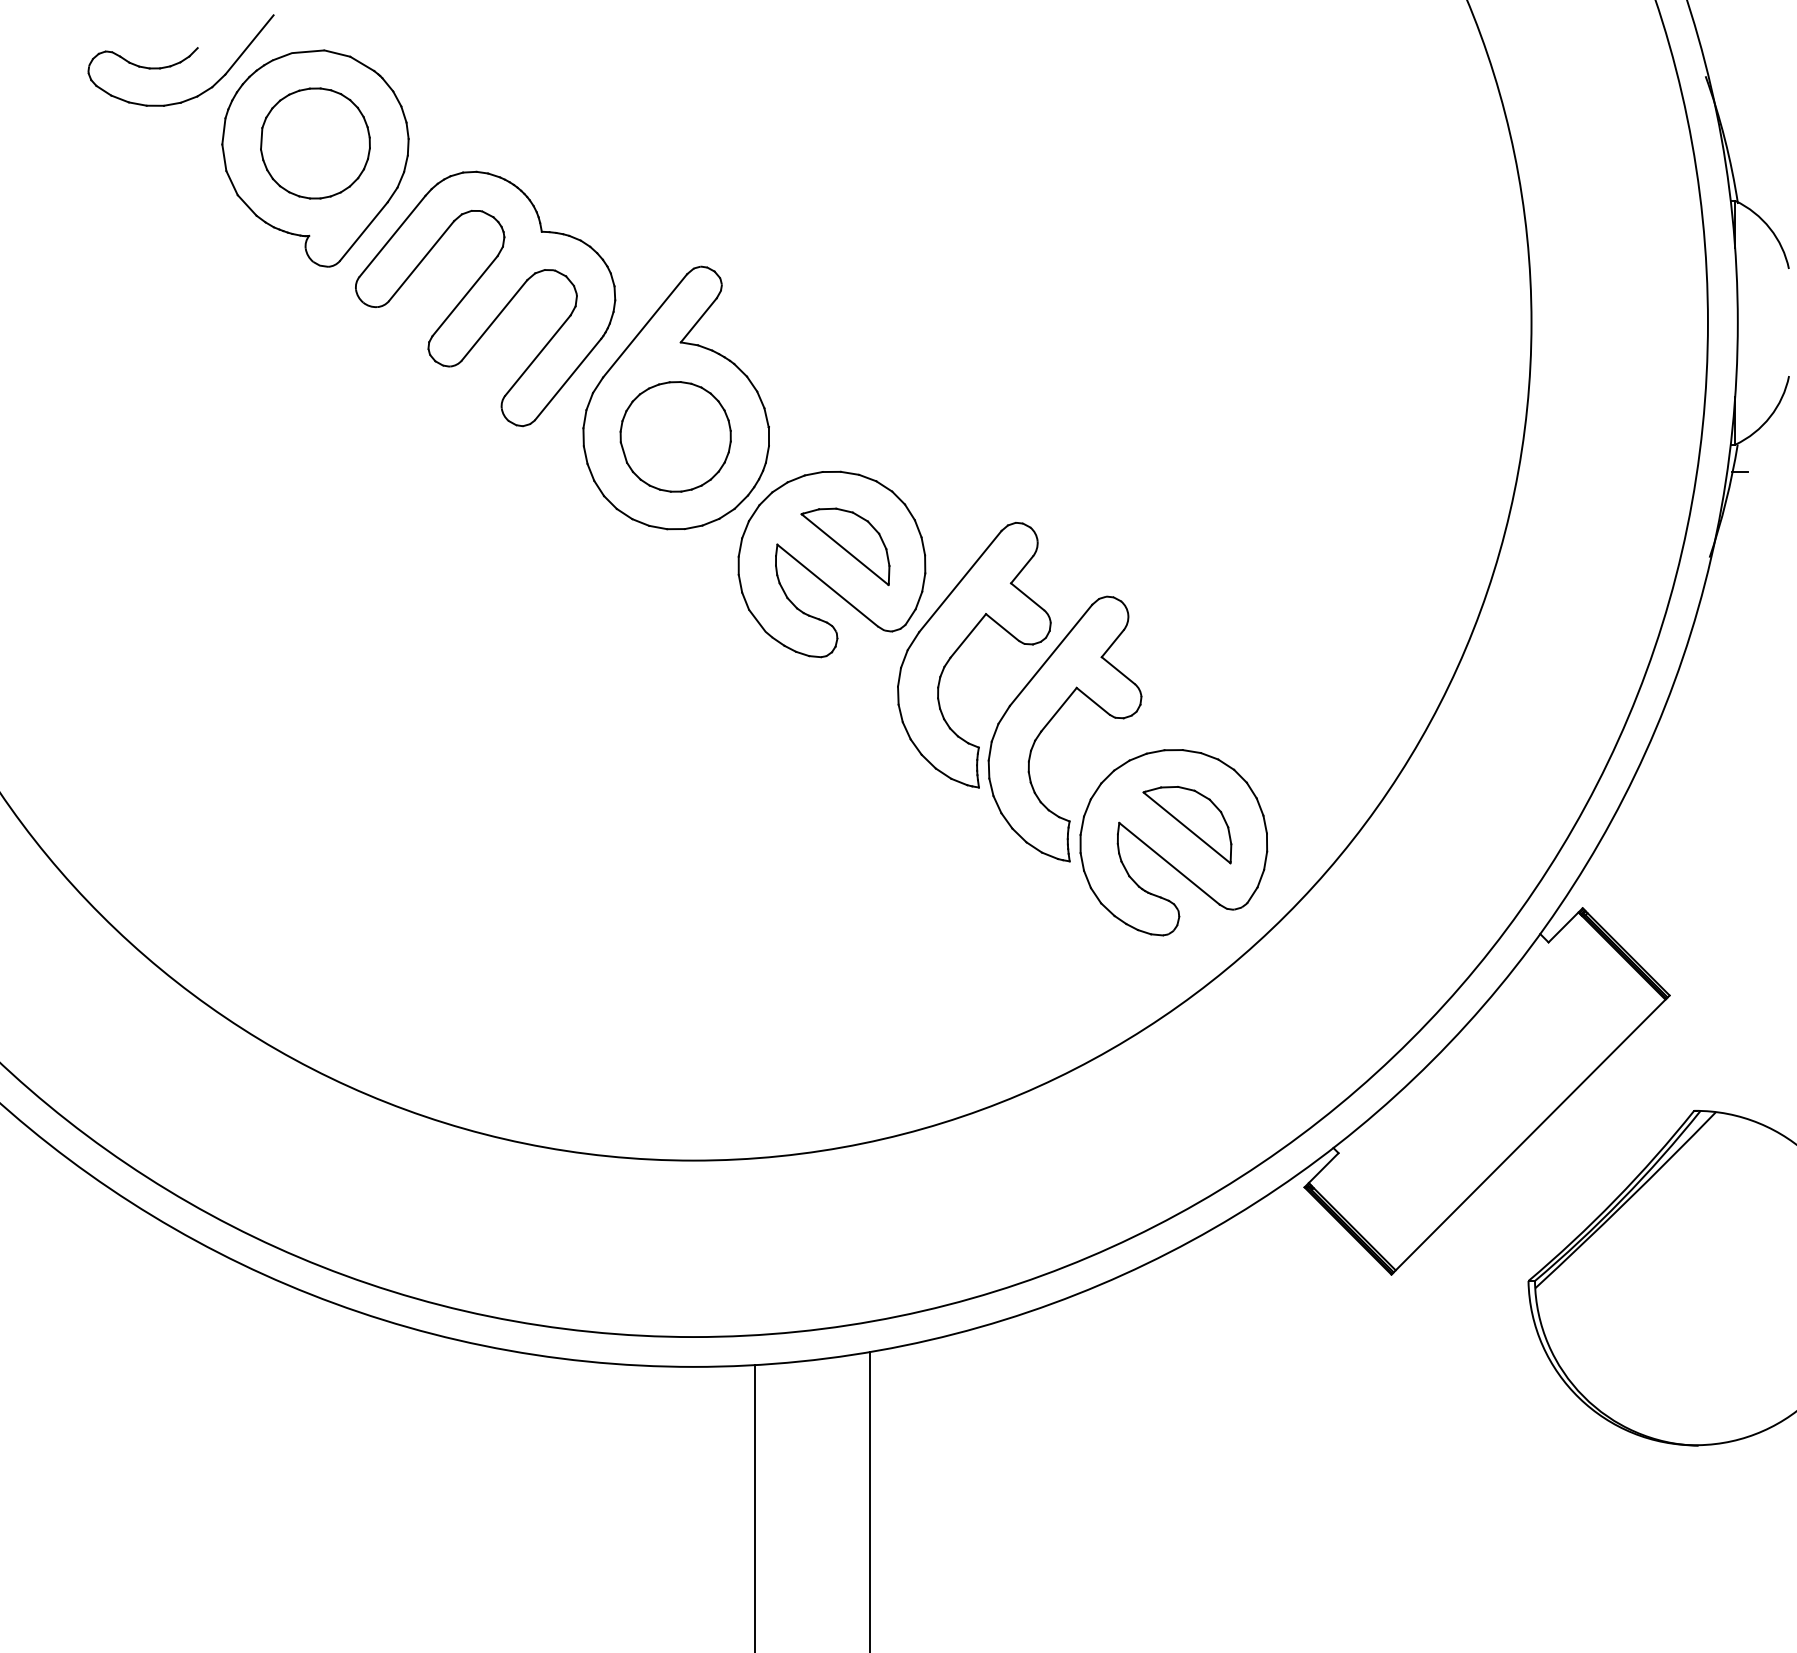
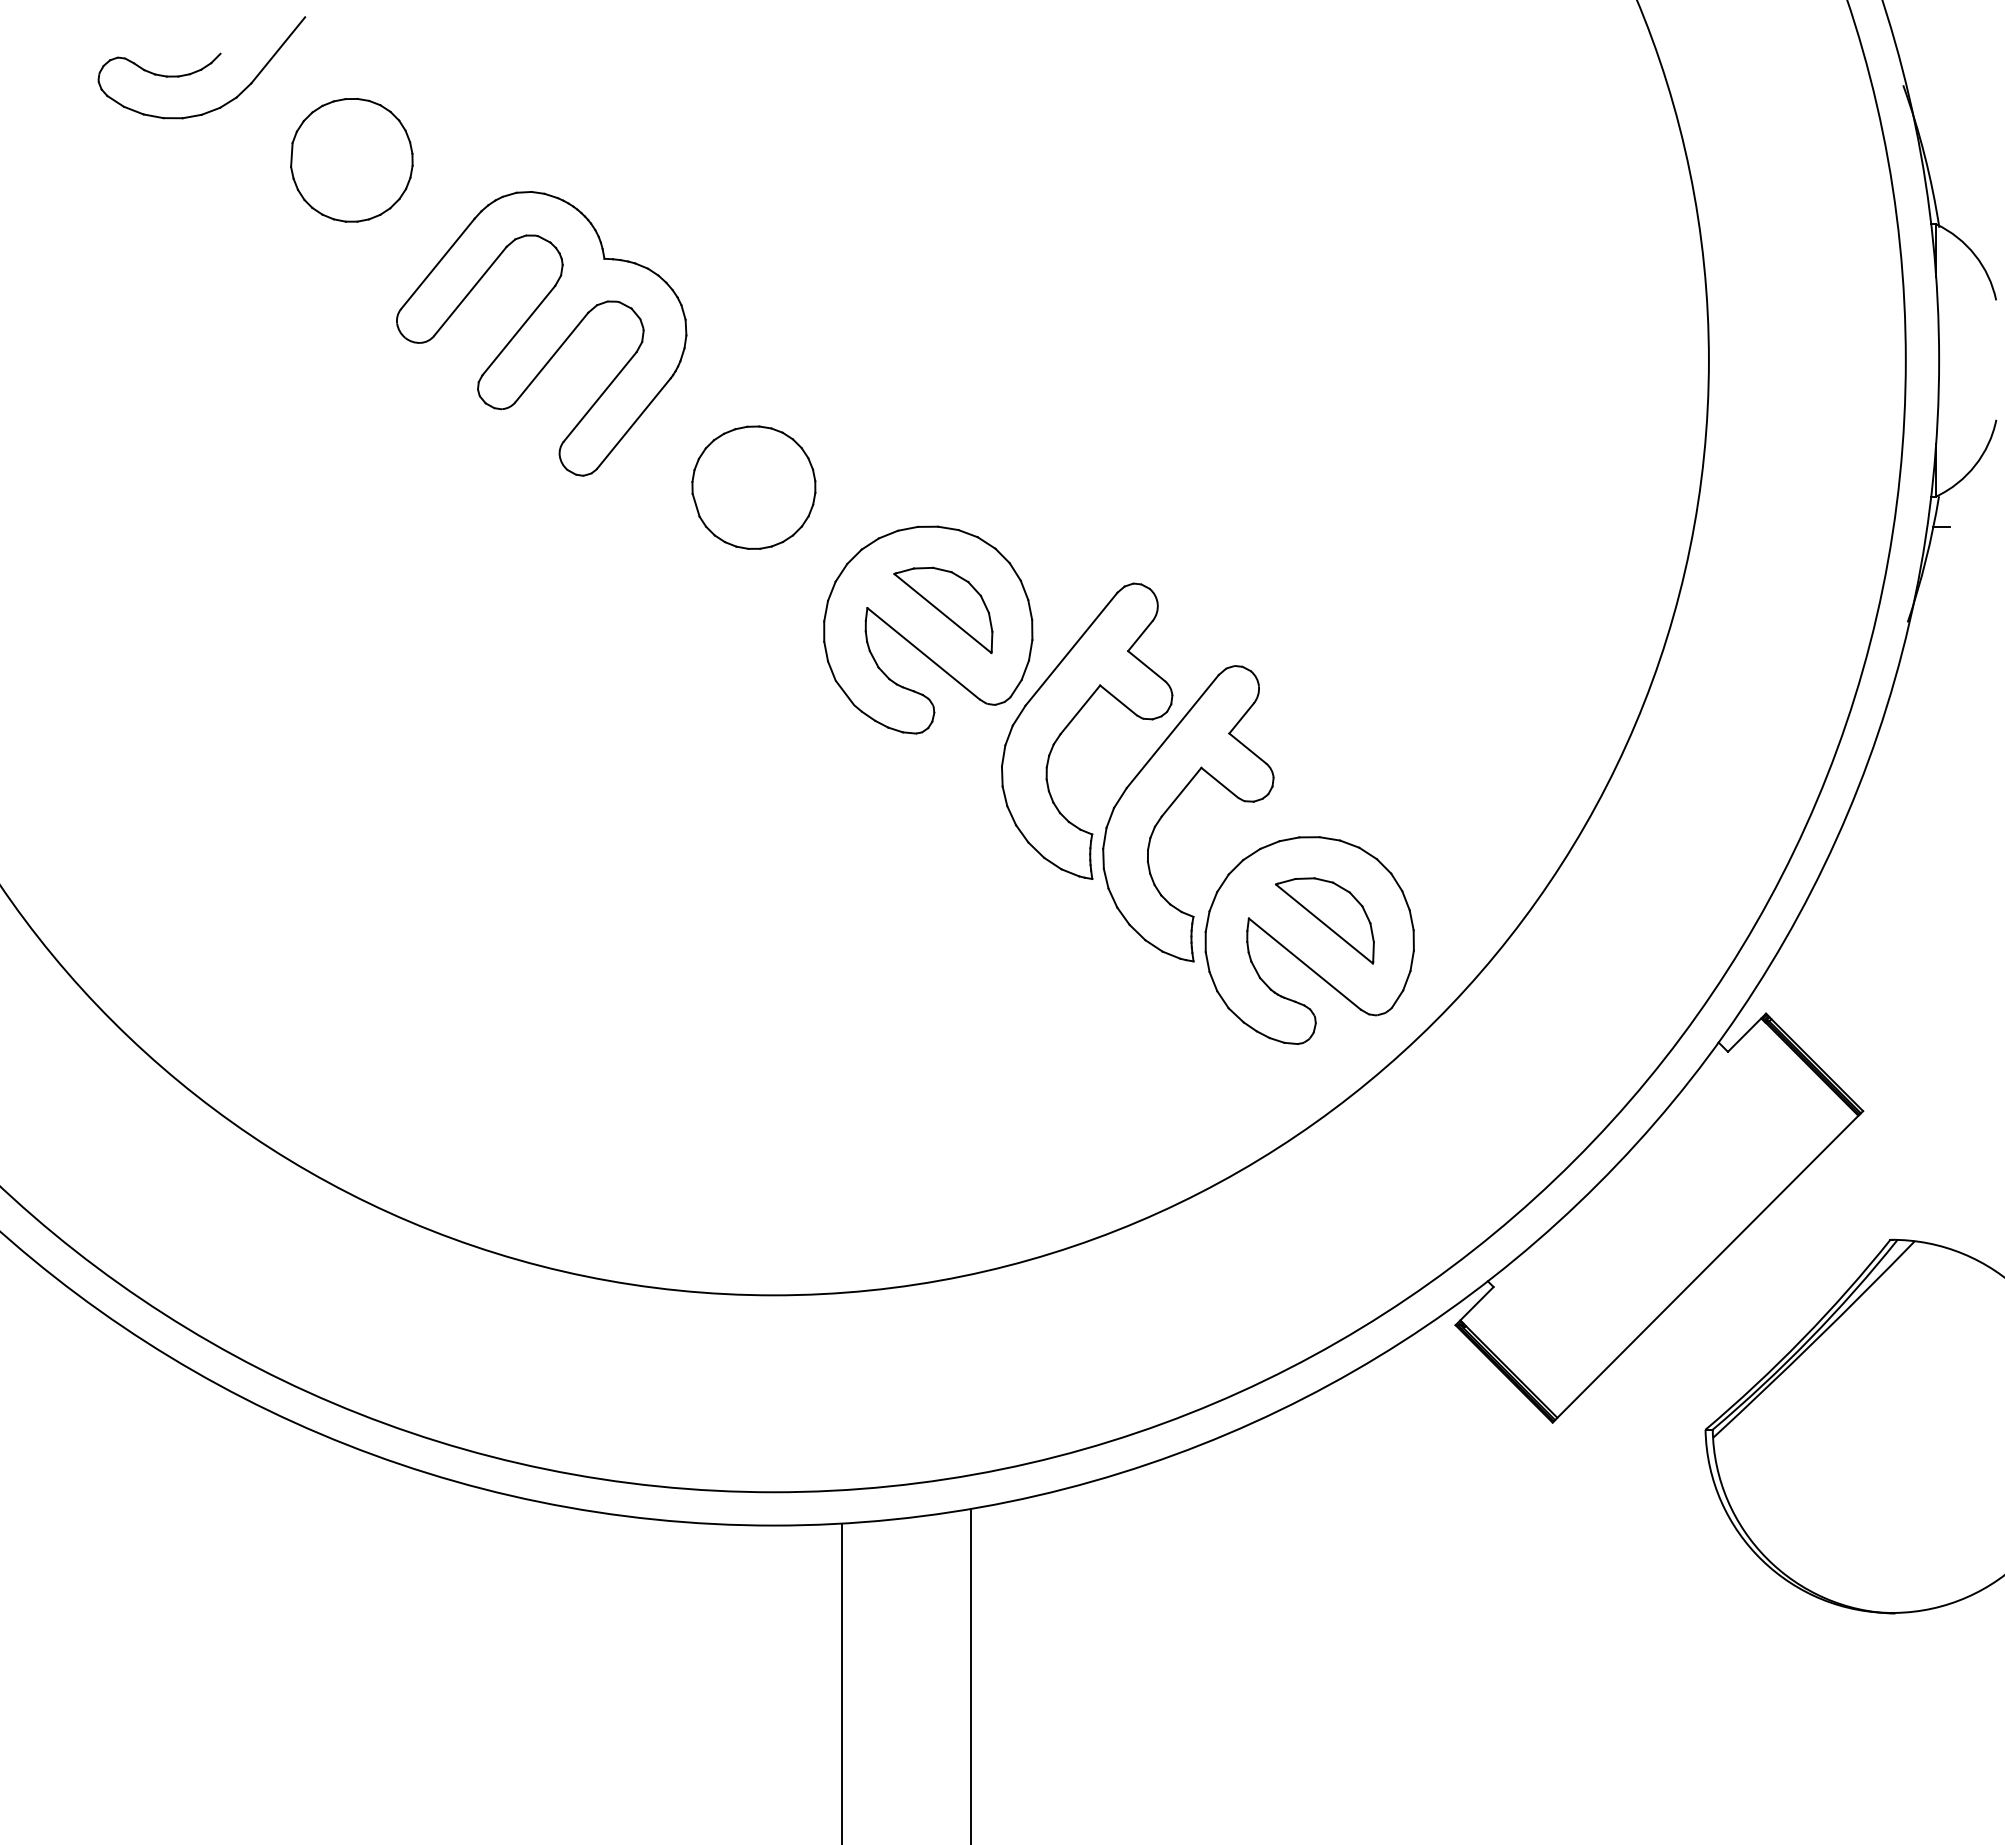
part: (315, 158) -> (351, 176), removed
part: (676, 397) -> (754, 443), removed

